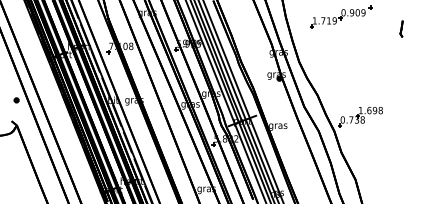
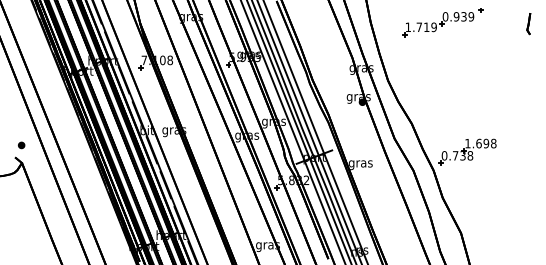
text: (357, 12) -> (463, 16), 0.909 -> 0.939
part: (401, 29) -> (528, 24), moved
part: (16, 100) -> (21, 145), moved

